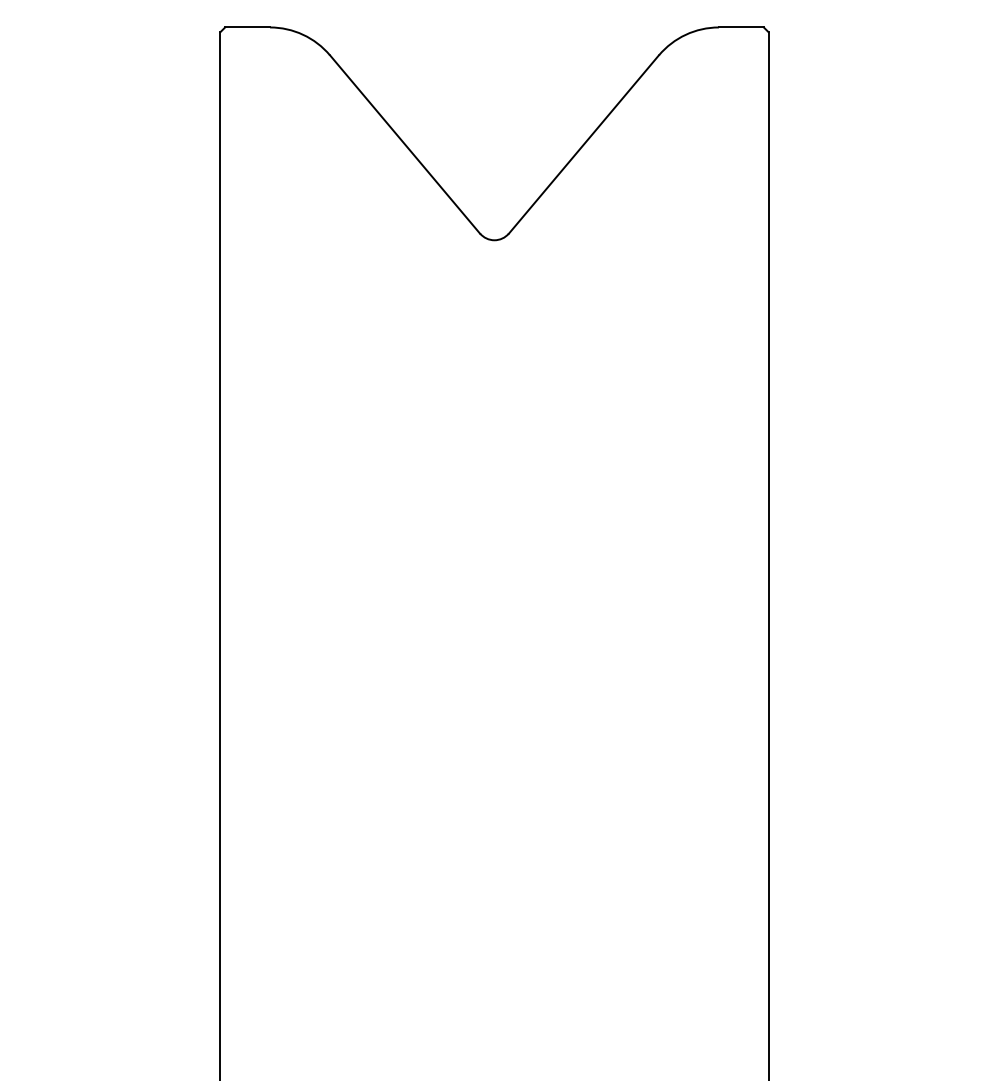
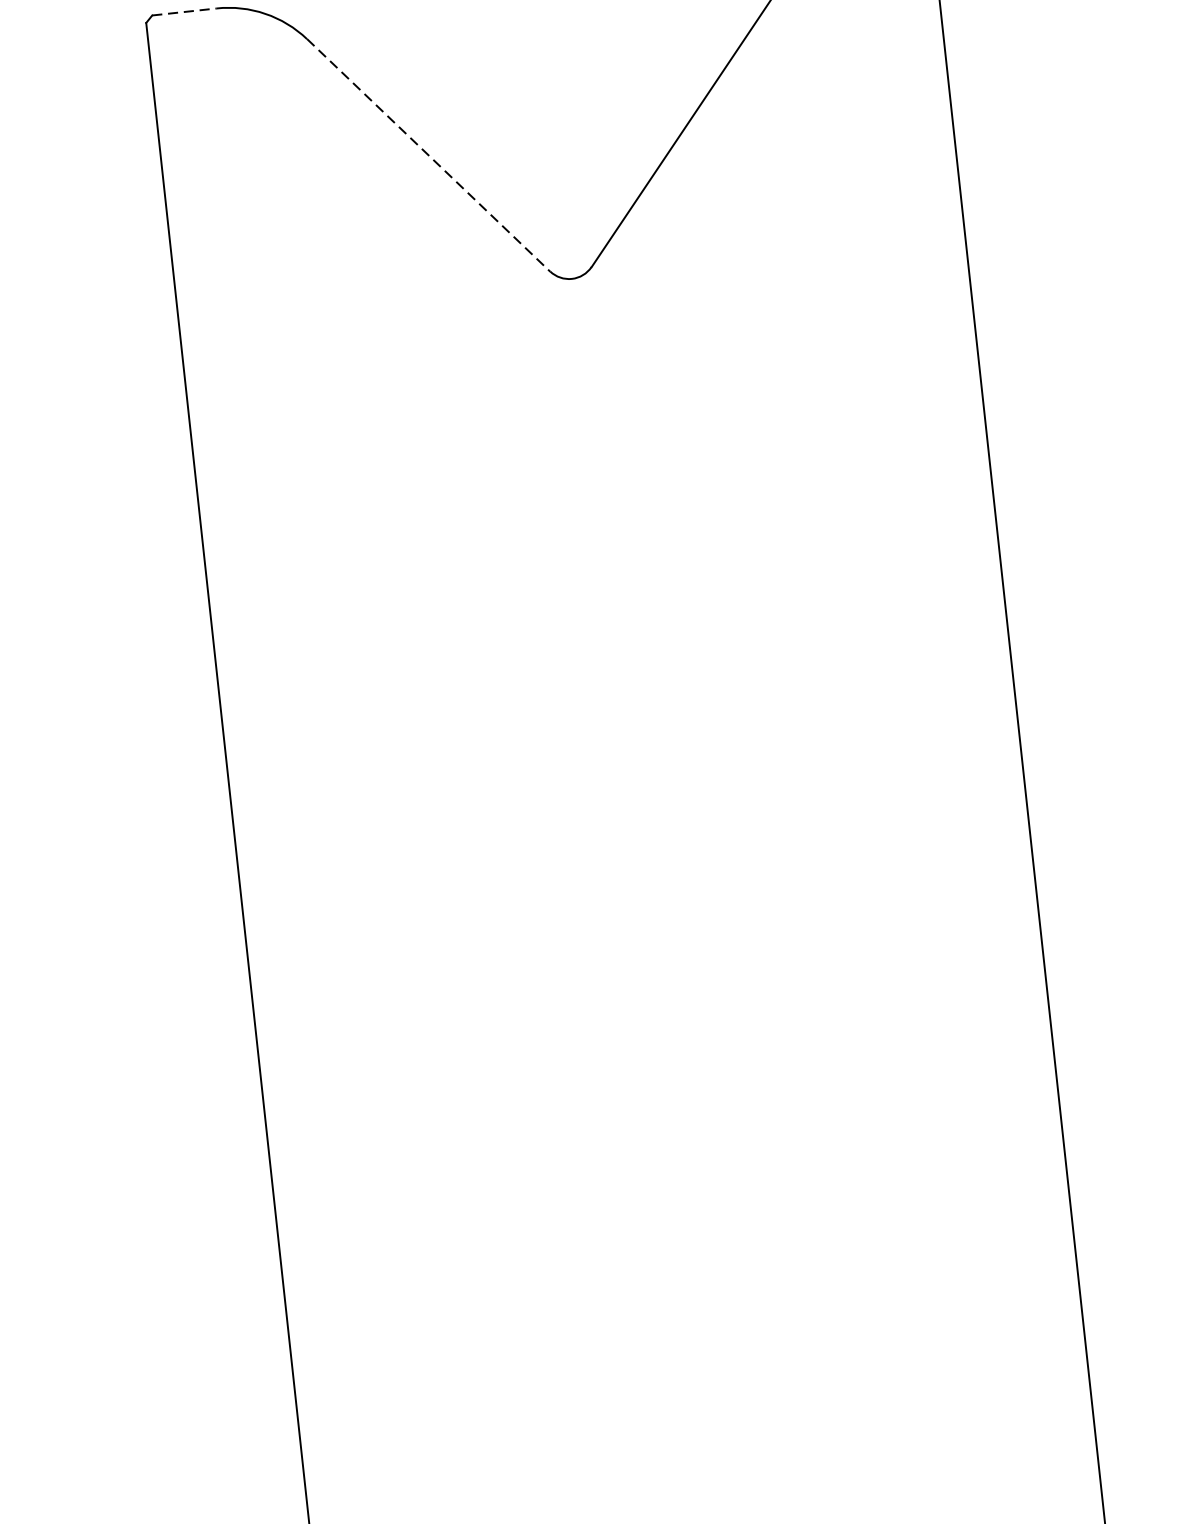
line: (248, 27) -> (185, 11), solid -> dashed
line: (405, 144) -> (429, 155), solid -> dashed

